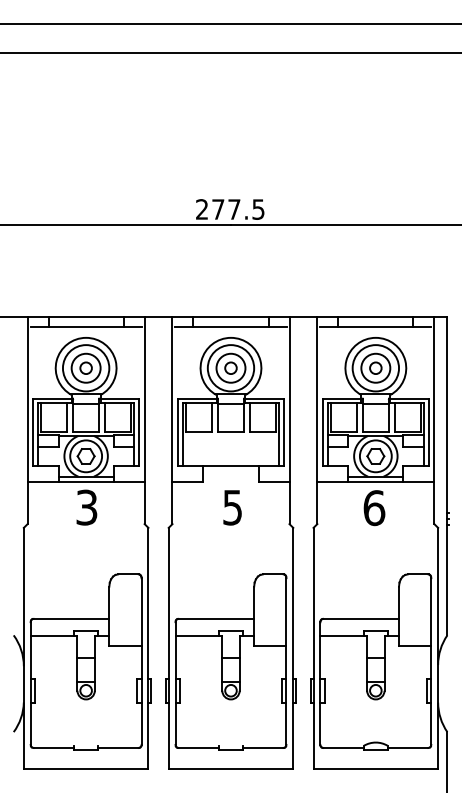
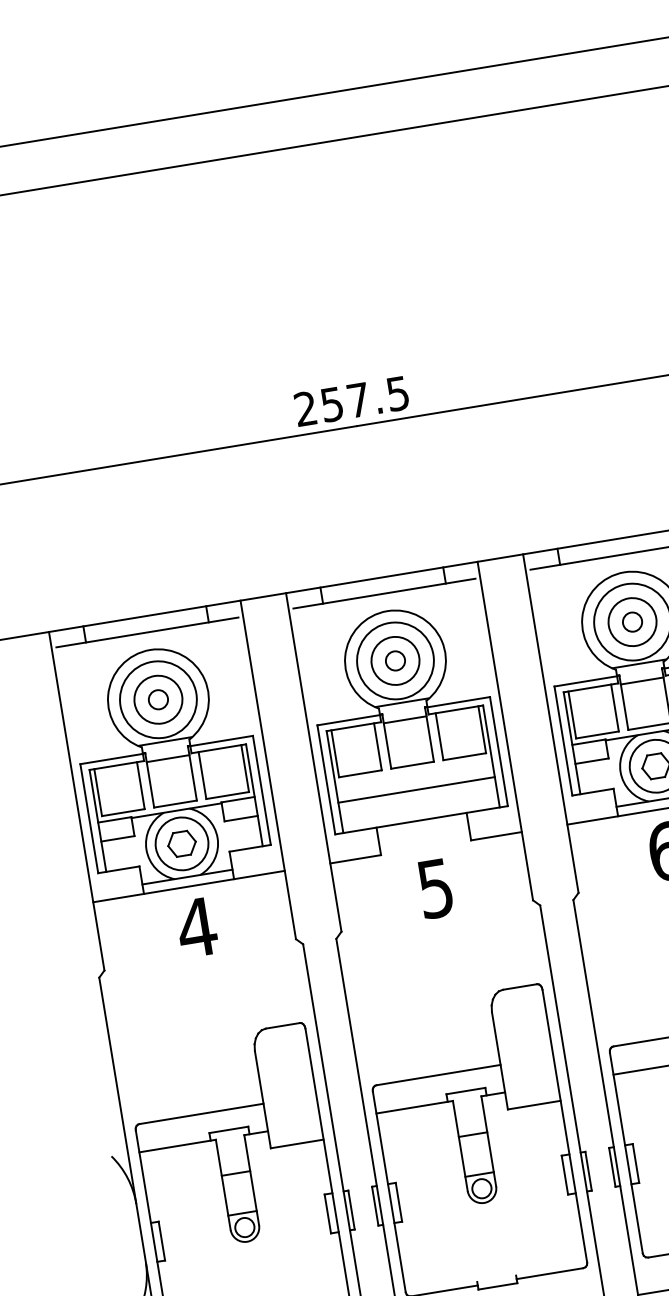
text: (218, 209) -> (332, 404), 277.5 -> 257.5
line: (230, 447) -> (415, 790), added
text: (86, 507) -> (196, 927), 3 -> 4

